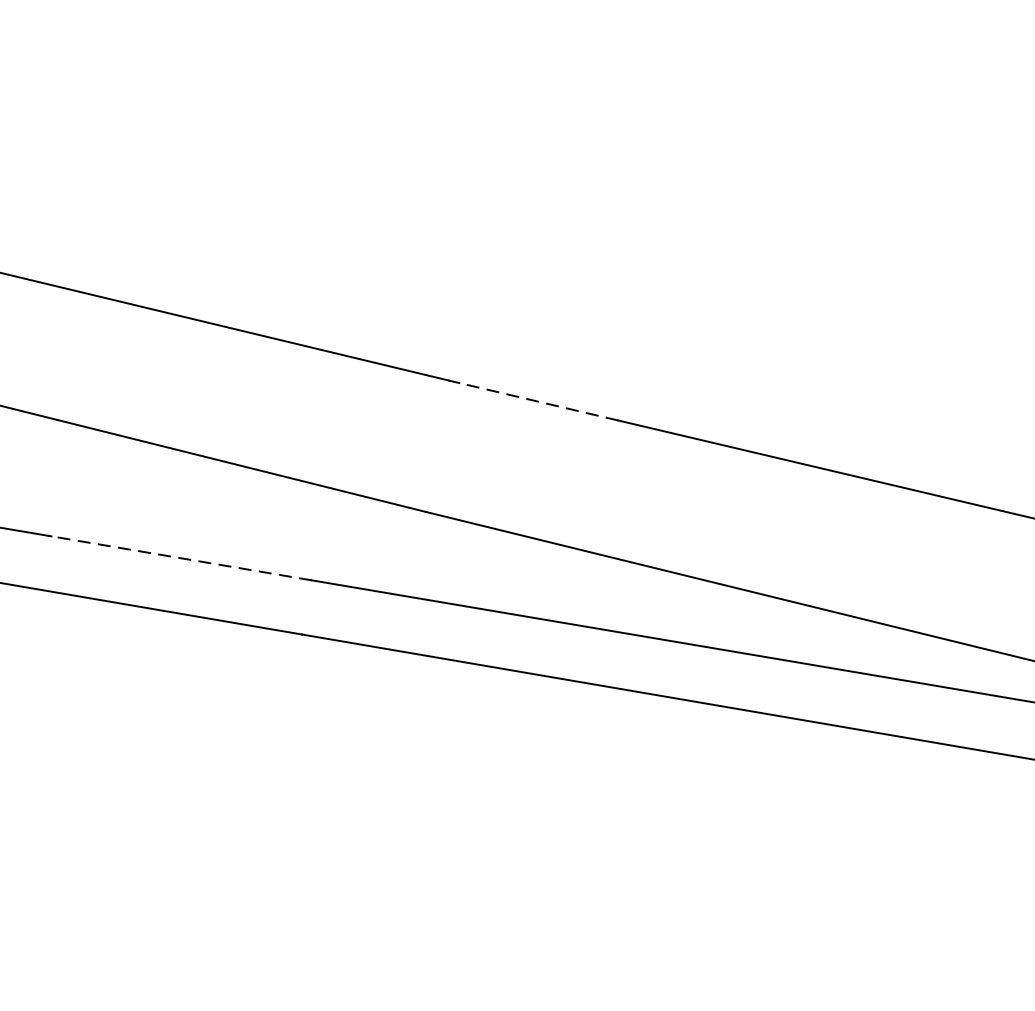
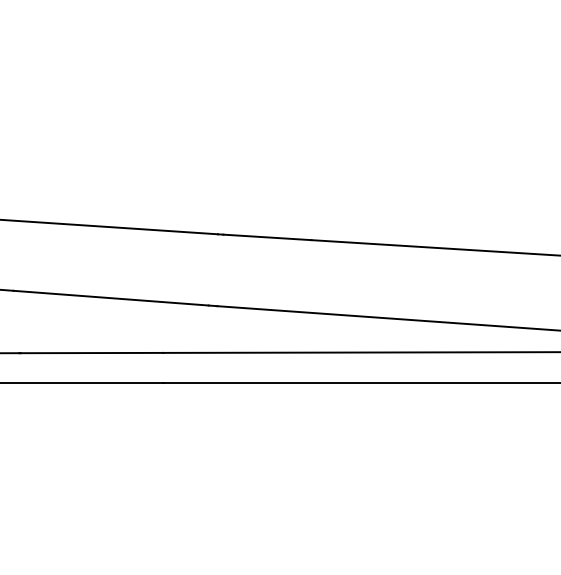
line: (537, 401) -> (266, 237), dashed -> solid
line: (180, 559) -> (91, 353), dashed -> solid

